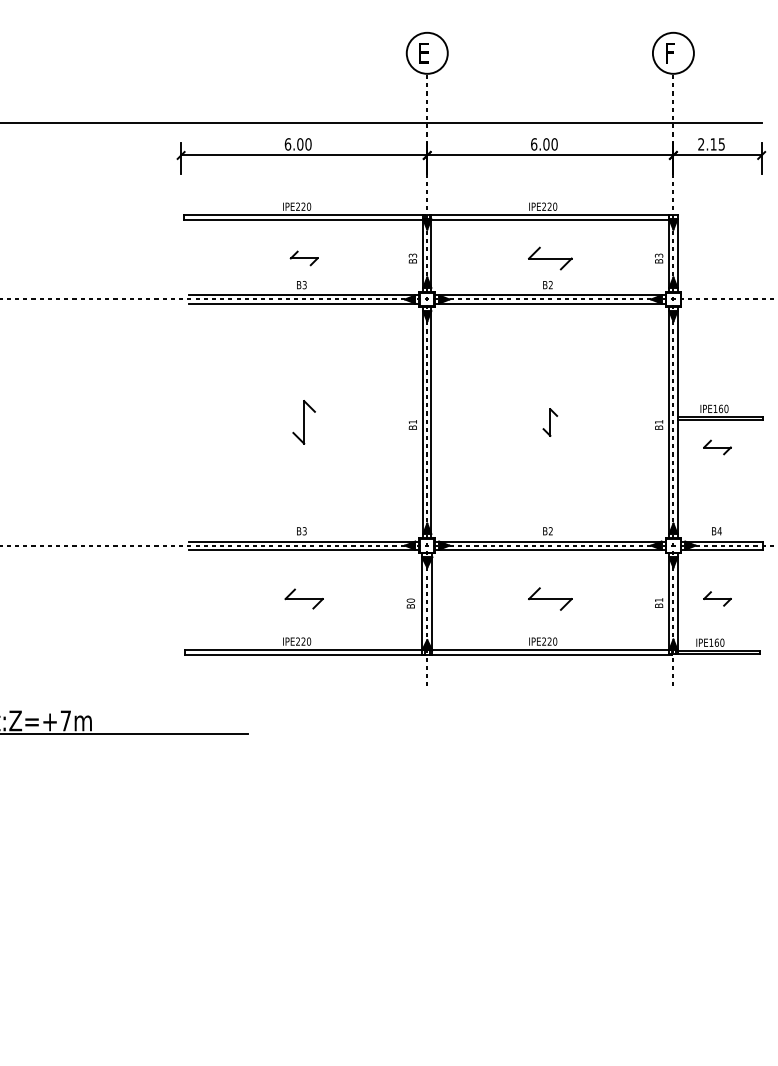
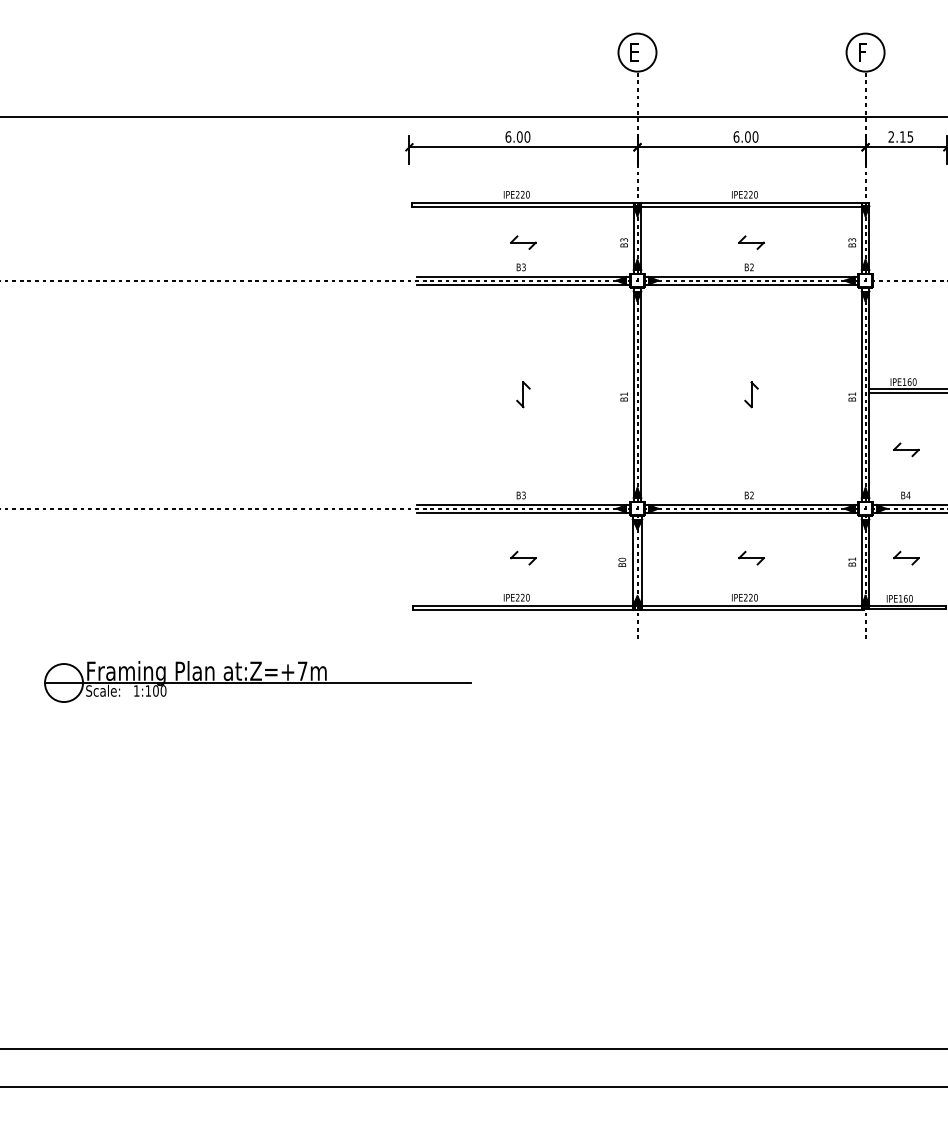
part: (550, 258) -> (751, 242), size x0.62
part: (304, 422) -> (523, 394), size x0.62
part: (717, 447) -> (906, 449), moved
part: (304, 598) -> (523, 557), size x0.71
part: (550, 598) -> (751, 557), size x0.62

